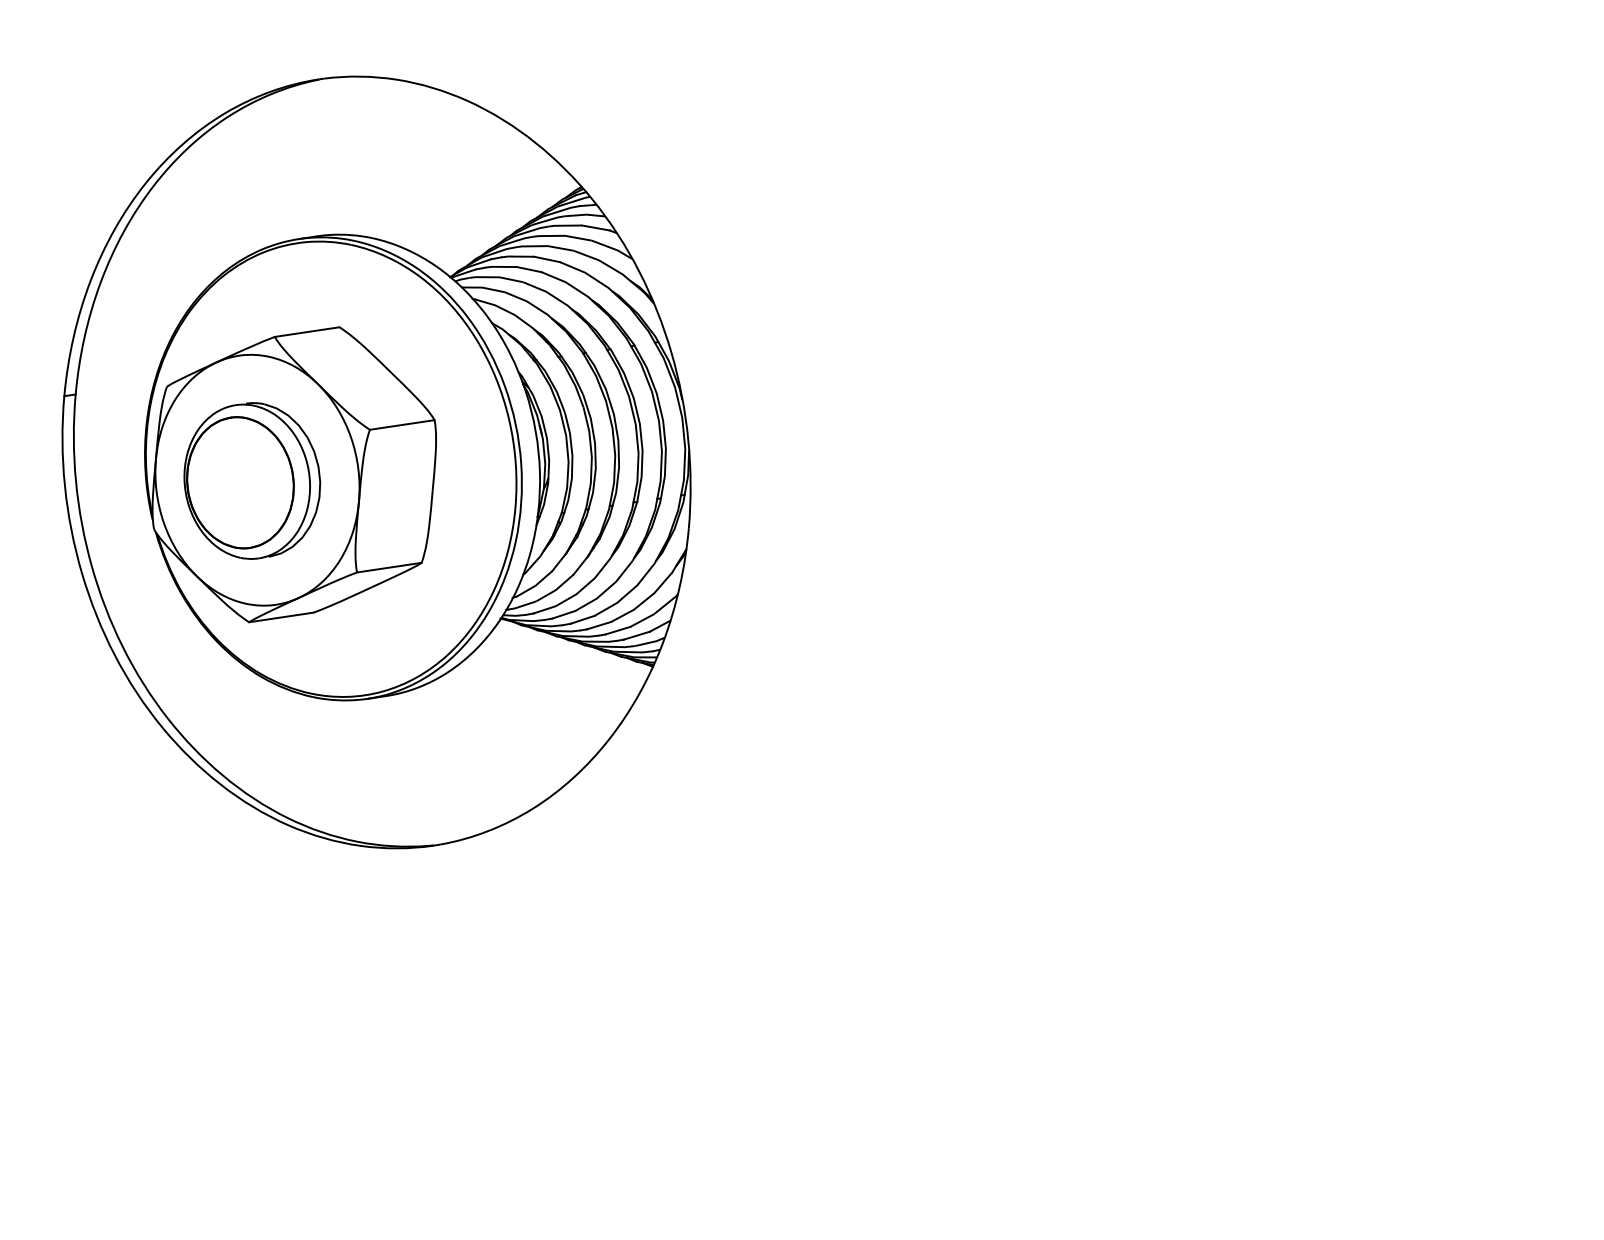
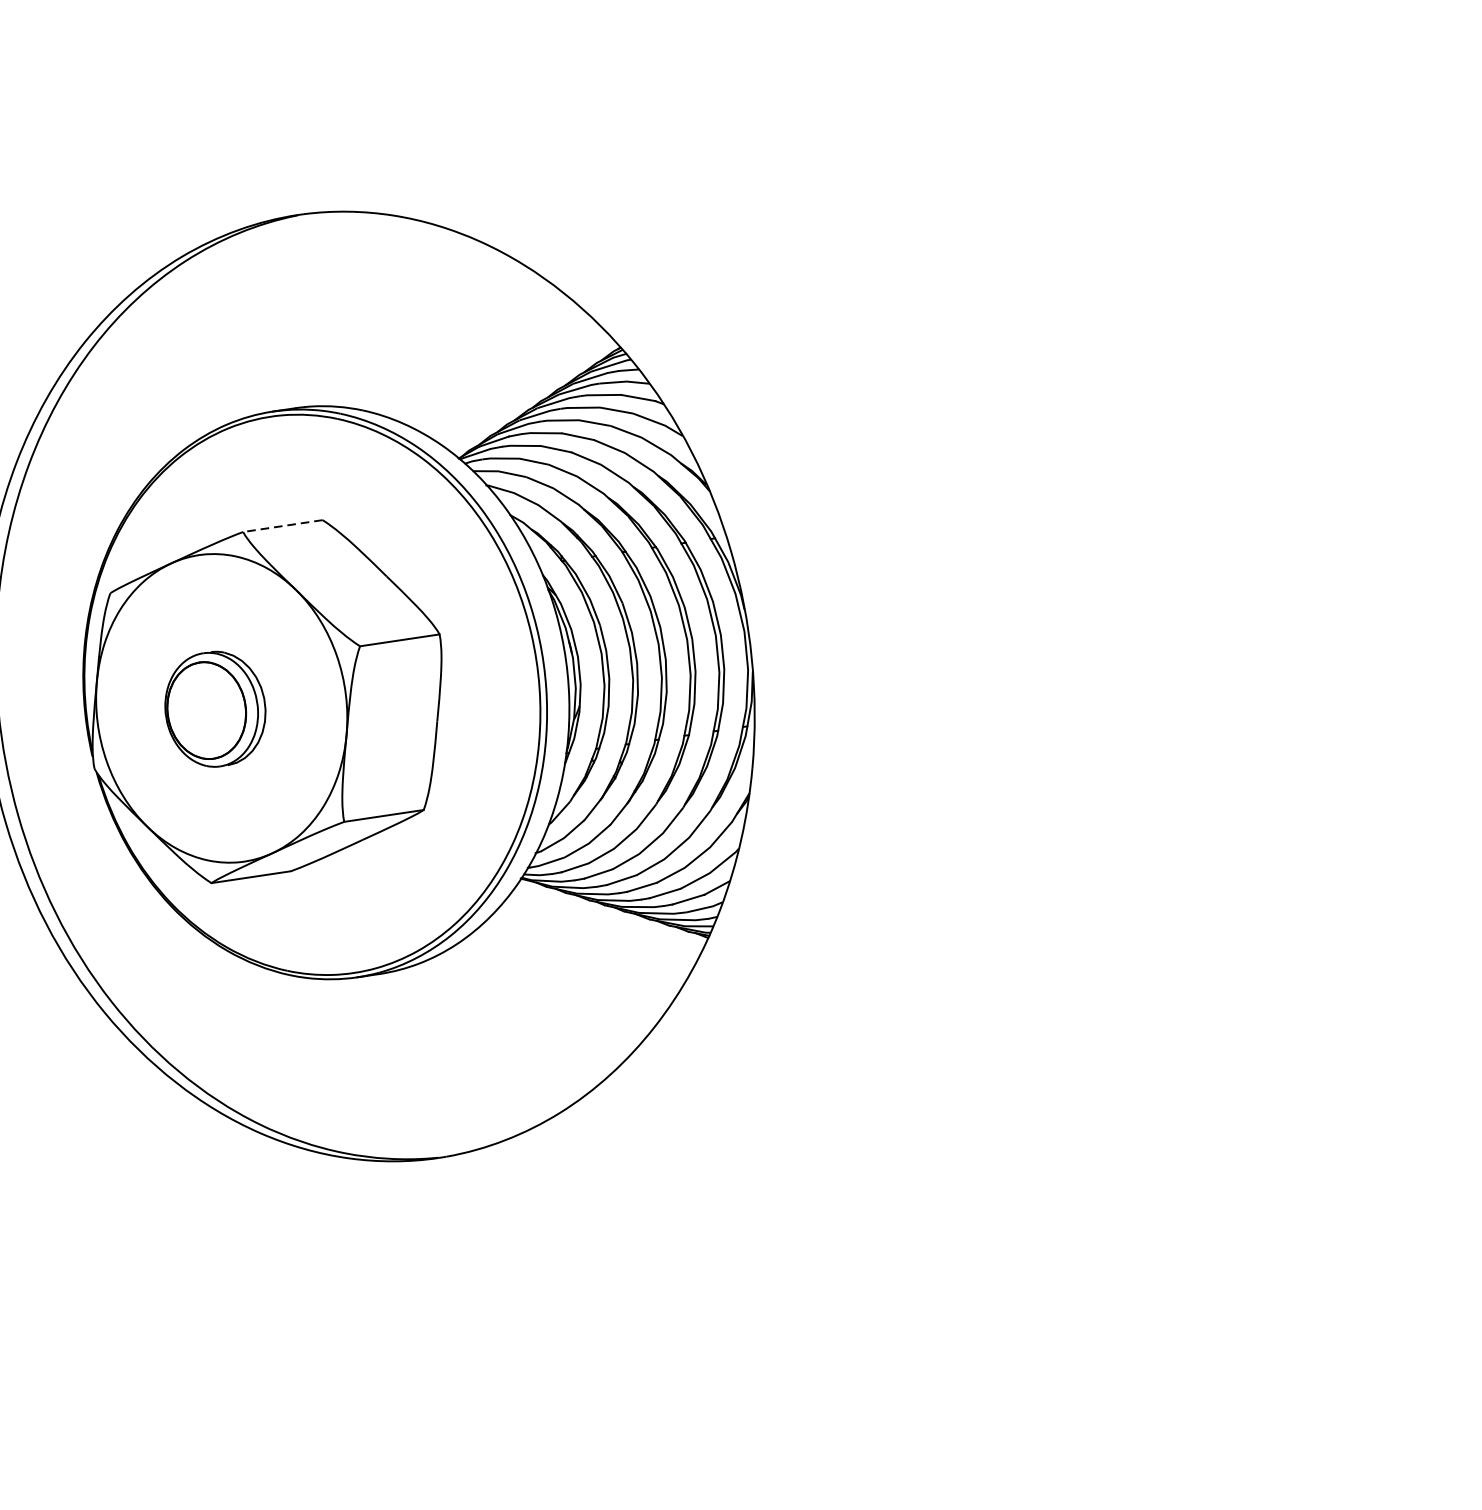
line: (307, 332) -> (283, 526), solid -> dashed
part: (252, 480) -> (215, 708), size x0.6

